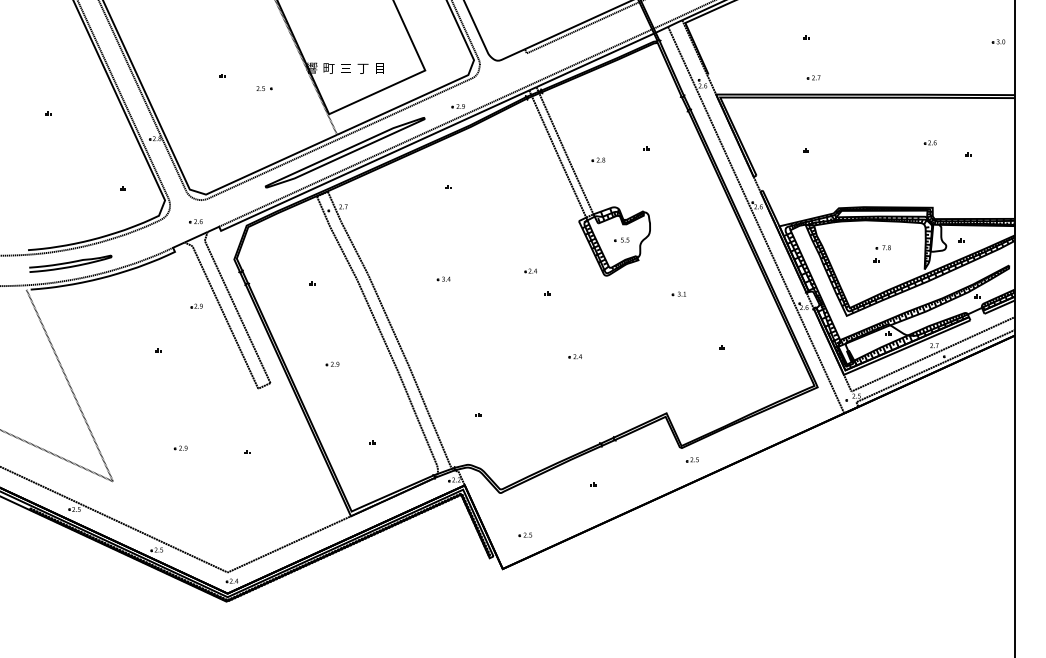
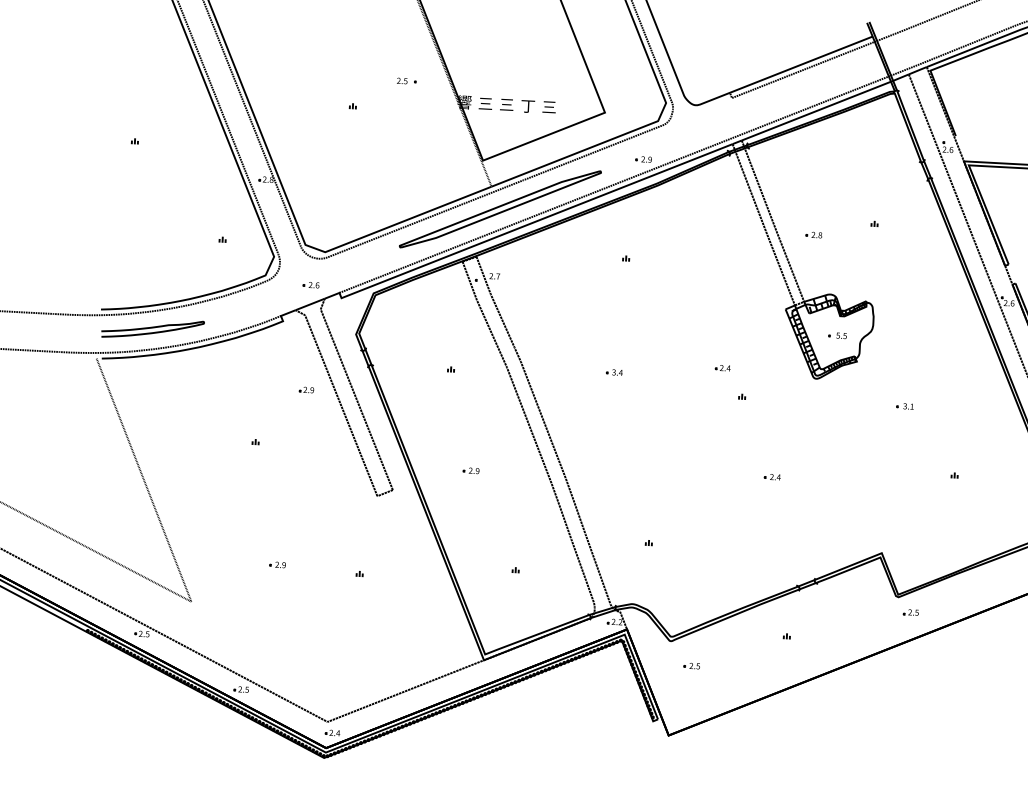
text: (328, 68) -> (485, 103), 町 -> 三
text: (380, 68) -> (549, 107), 目 -> 三
part: (264, 88) -> (406, 81), moved
part: (525, 534) -> (691, 665), moved

